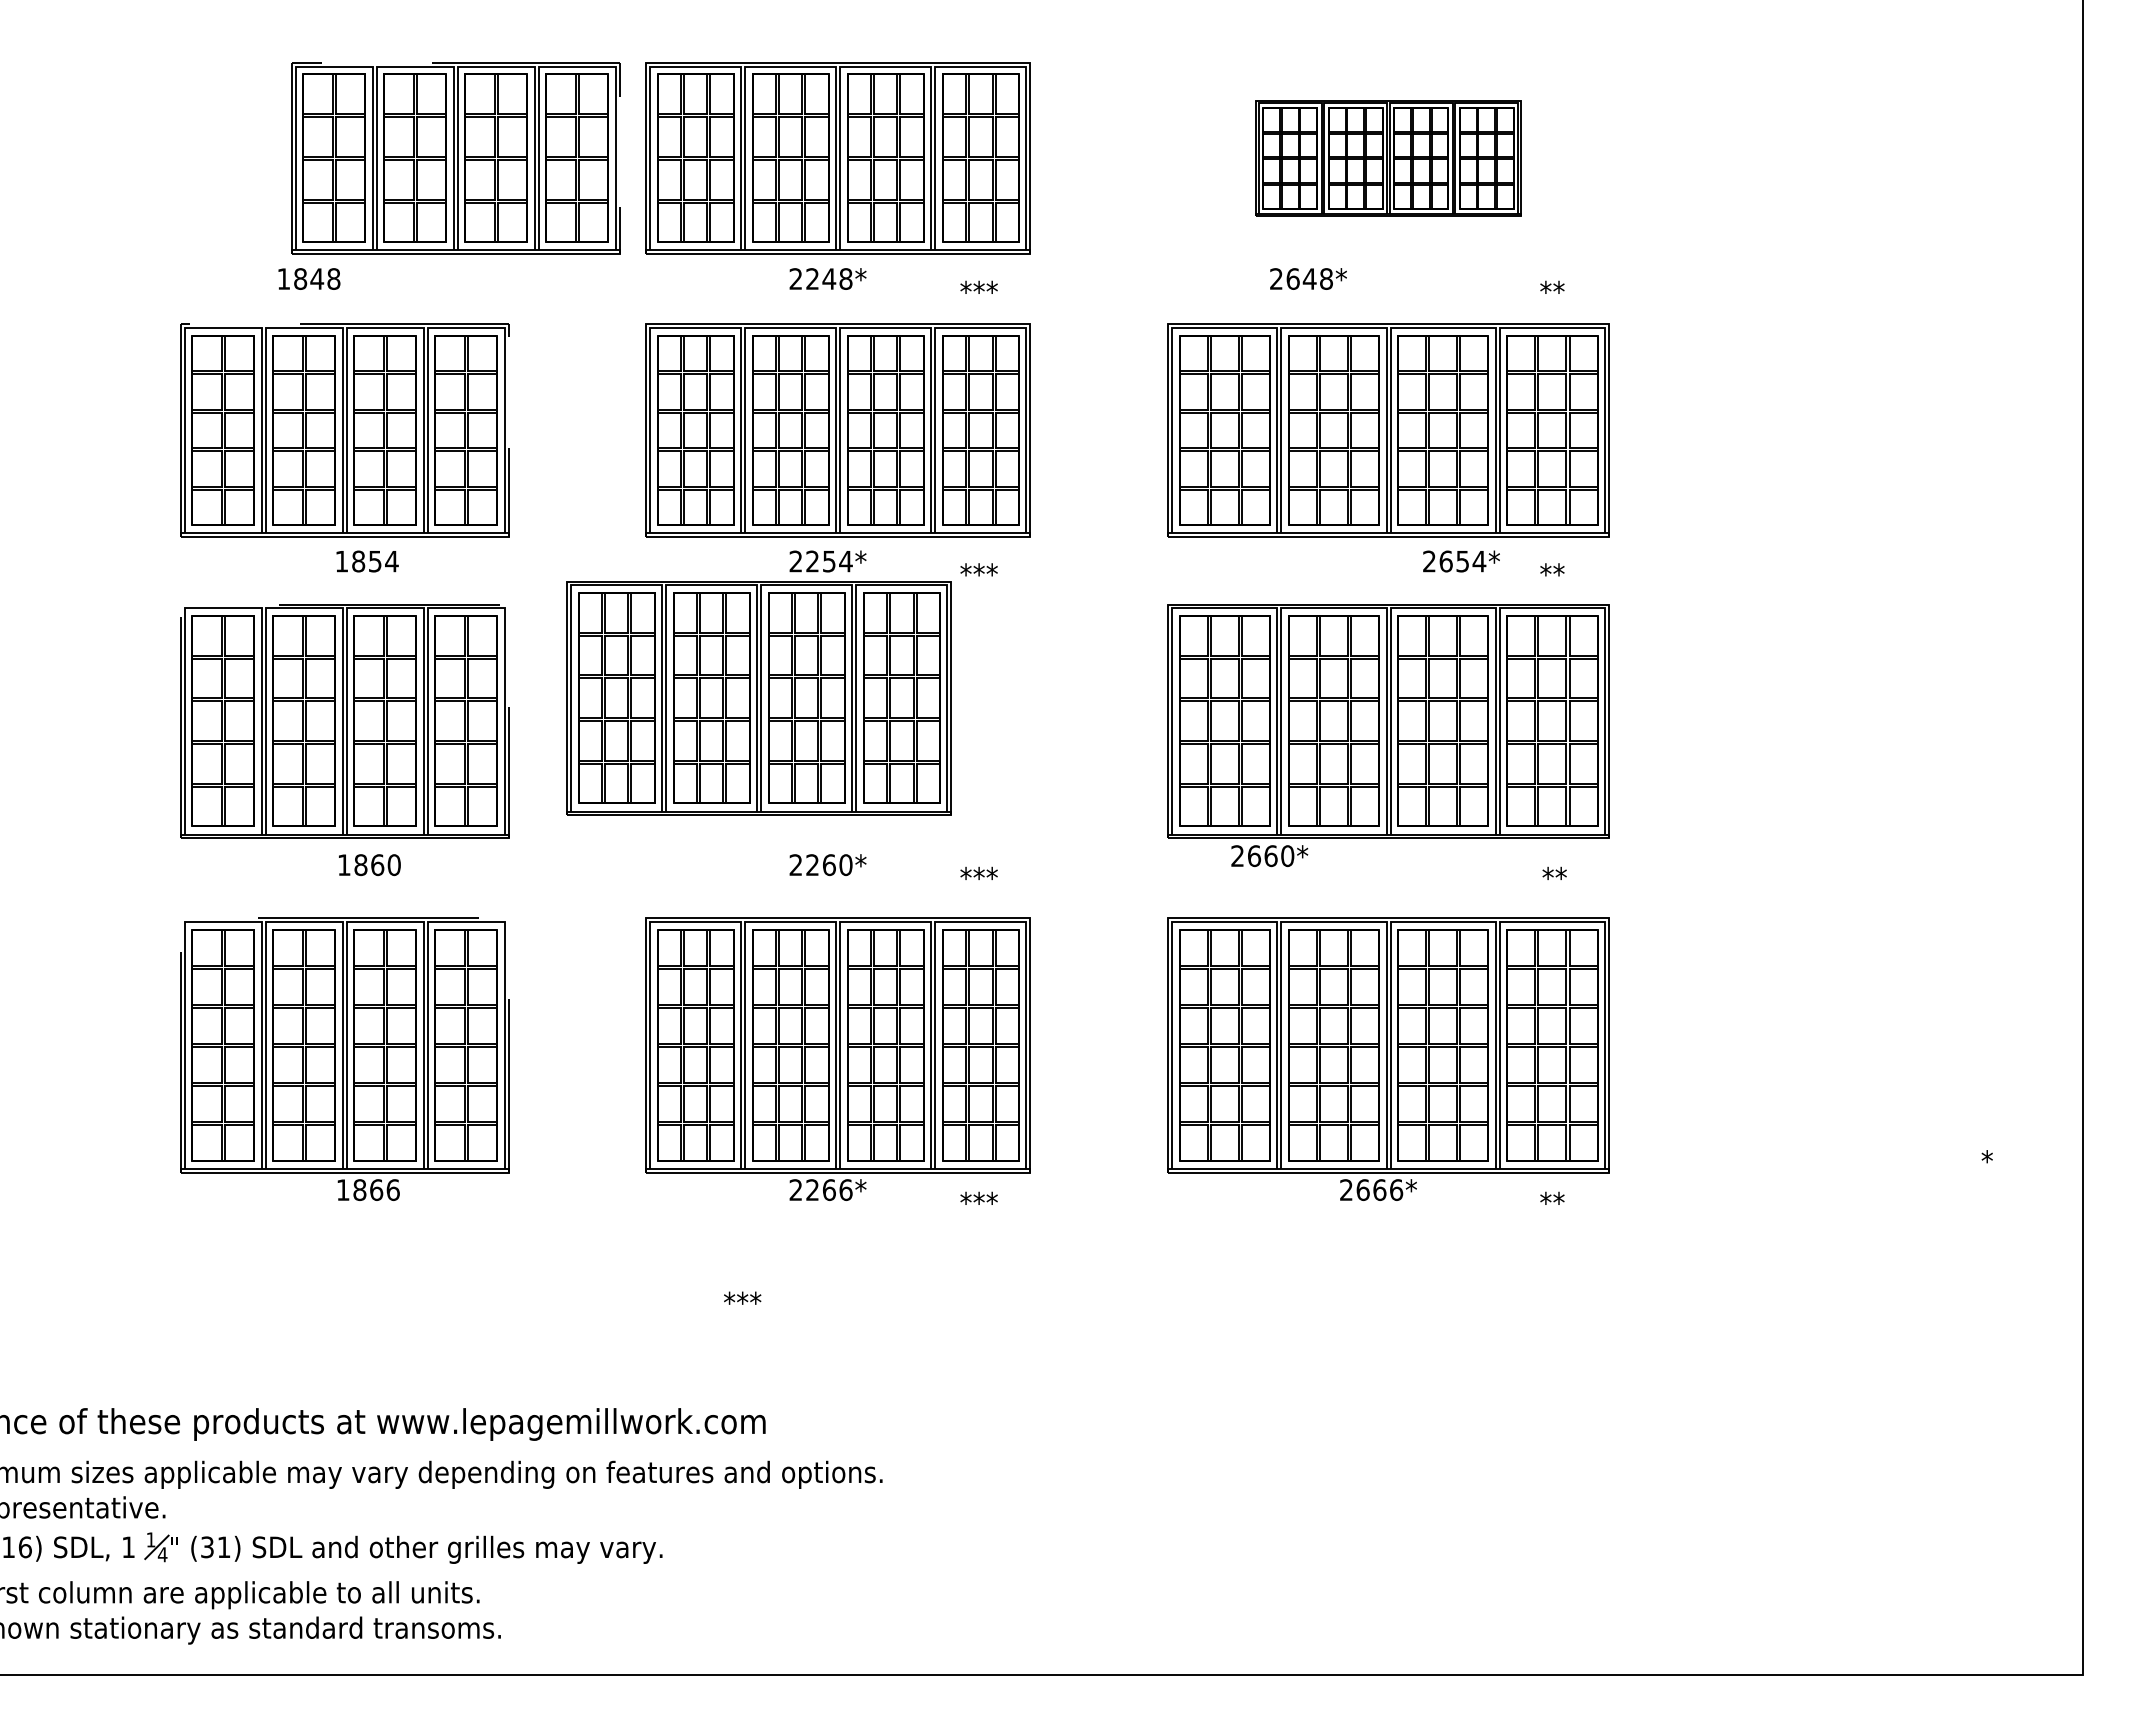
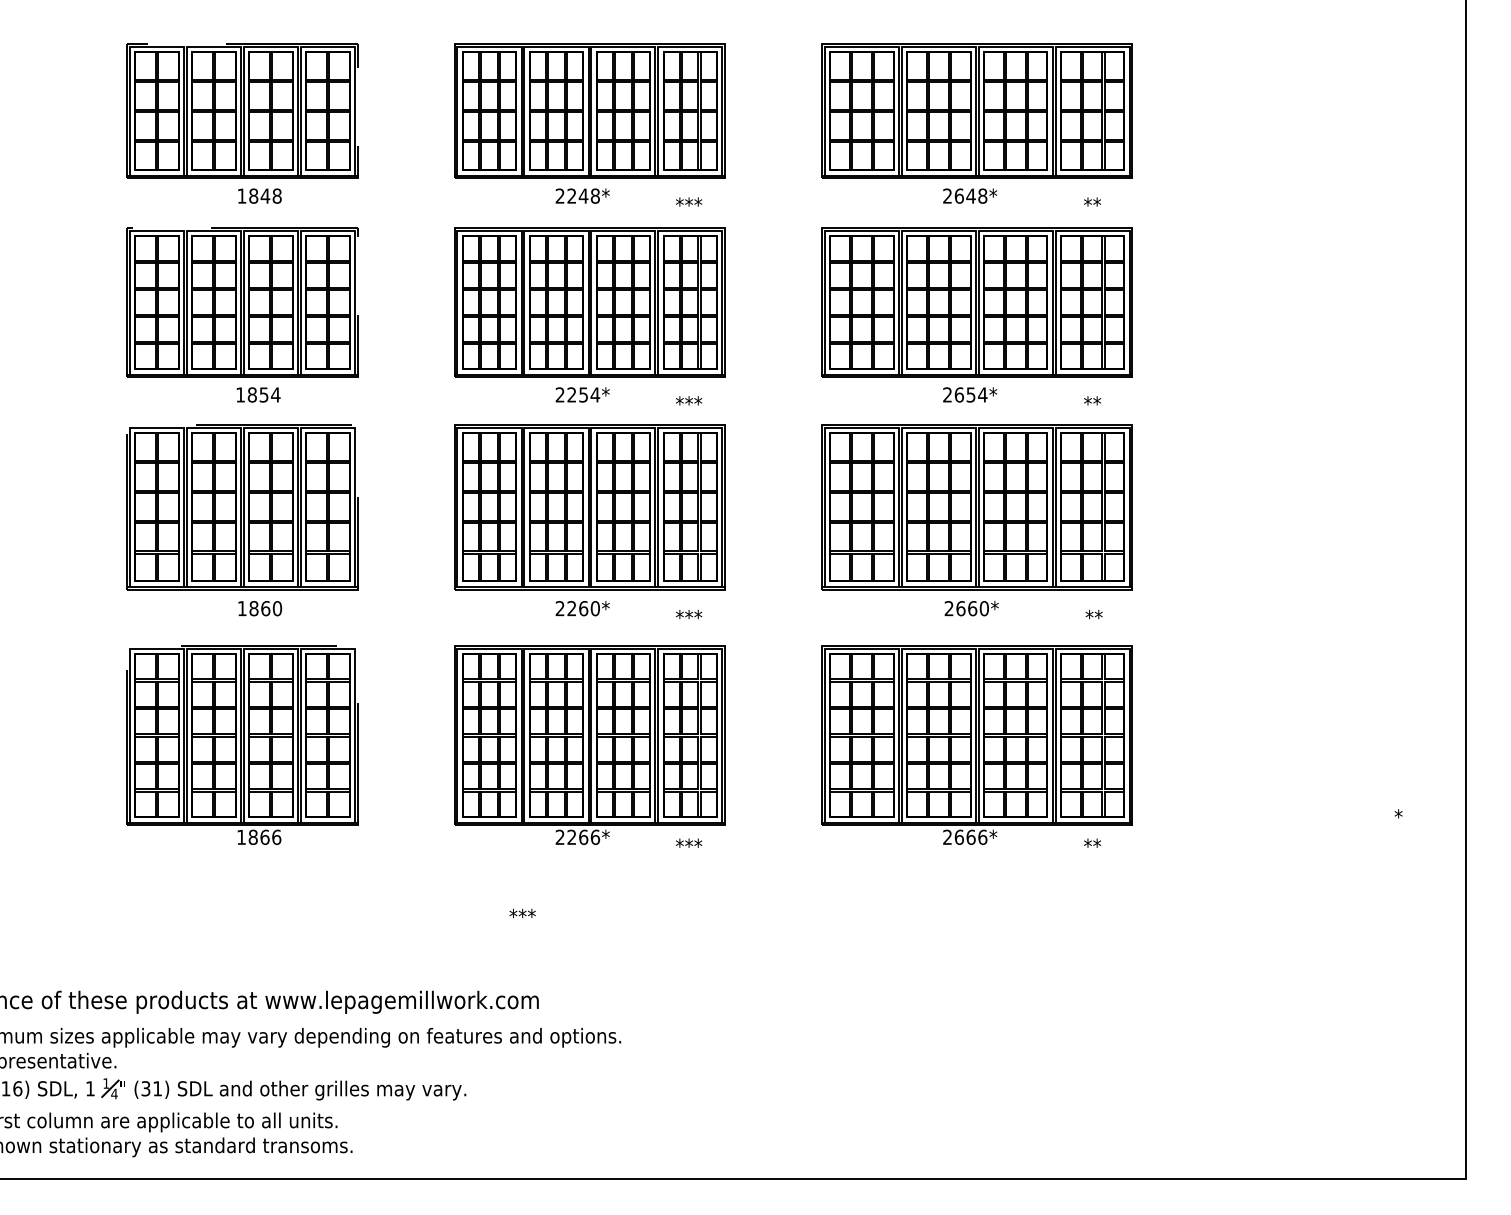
part: (455, 158) -> (242, 111), moved
part: (1388, 158) -> (977, 111), size x1.67
text: (309, 278) -> (260, 195), moved
text: (1308, 278) -> (970, 195), moved
text: (1461, 561) -> (970, 394), moved
part: (758, 698) -> (589, 507), moved
text: (1269, 856) -> (971, 608), moved

